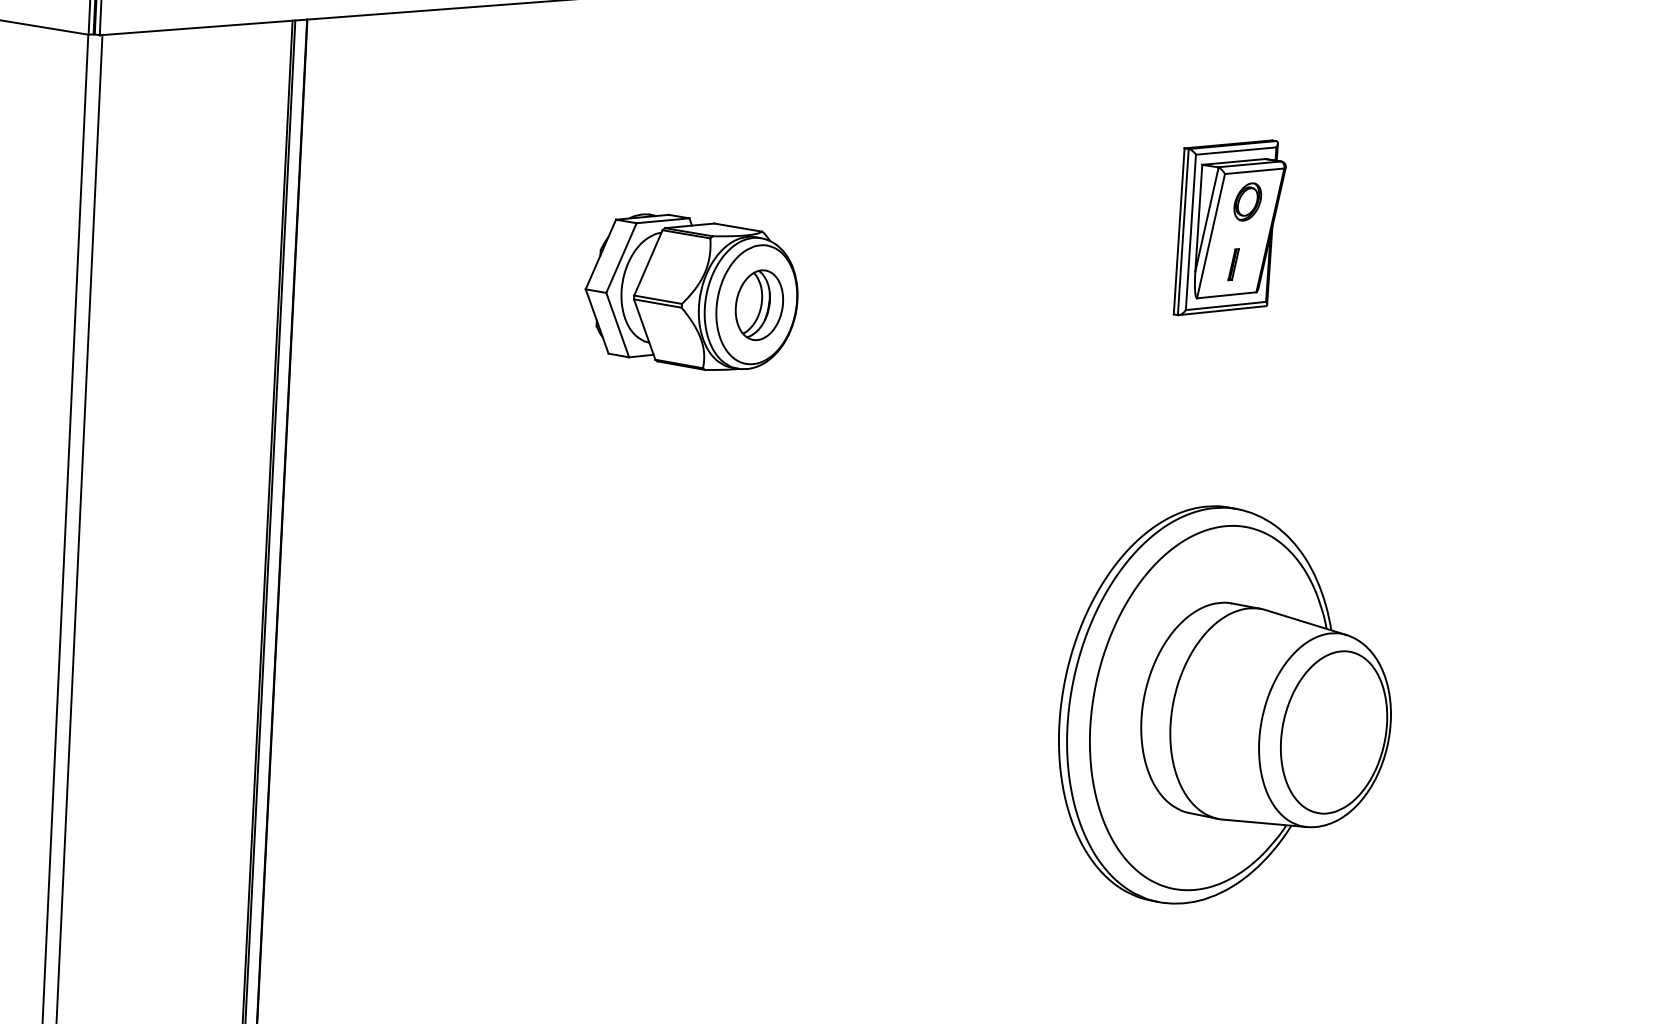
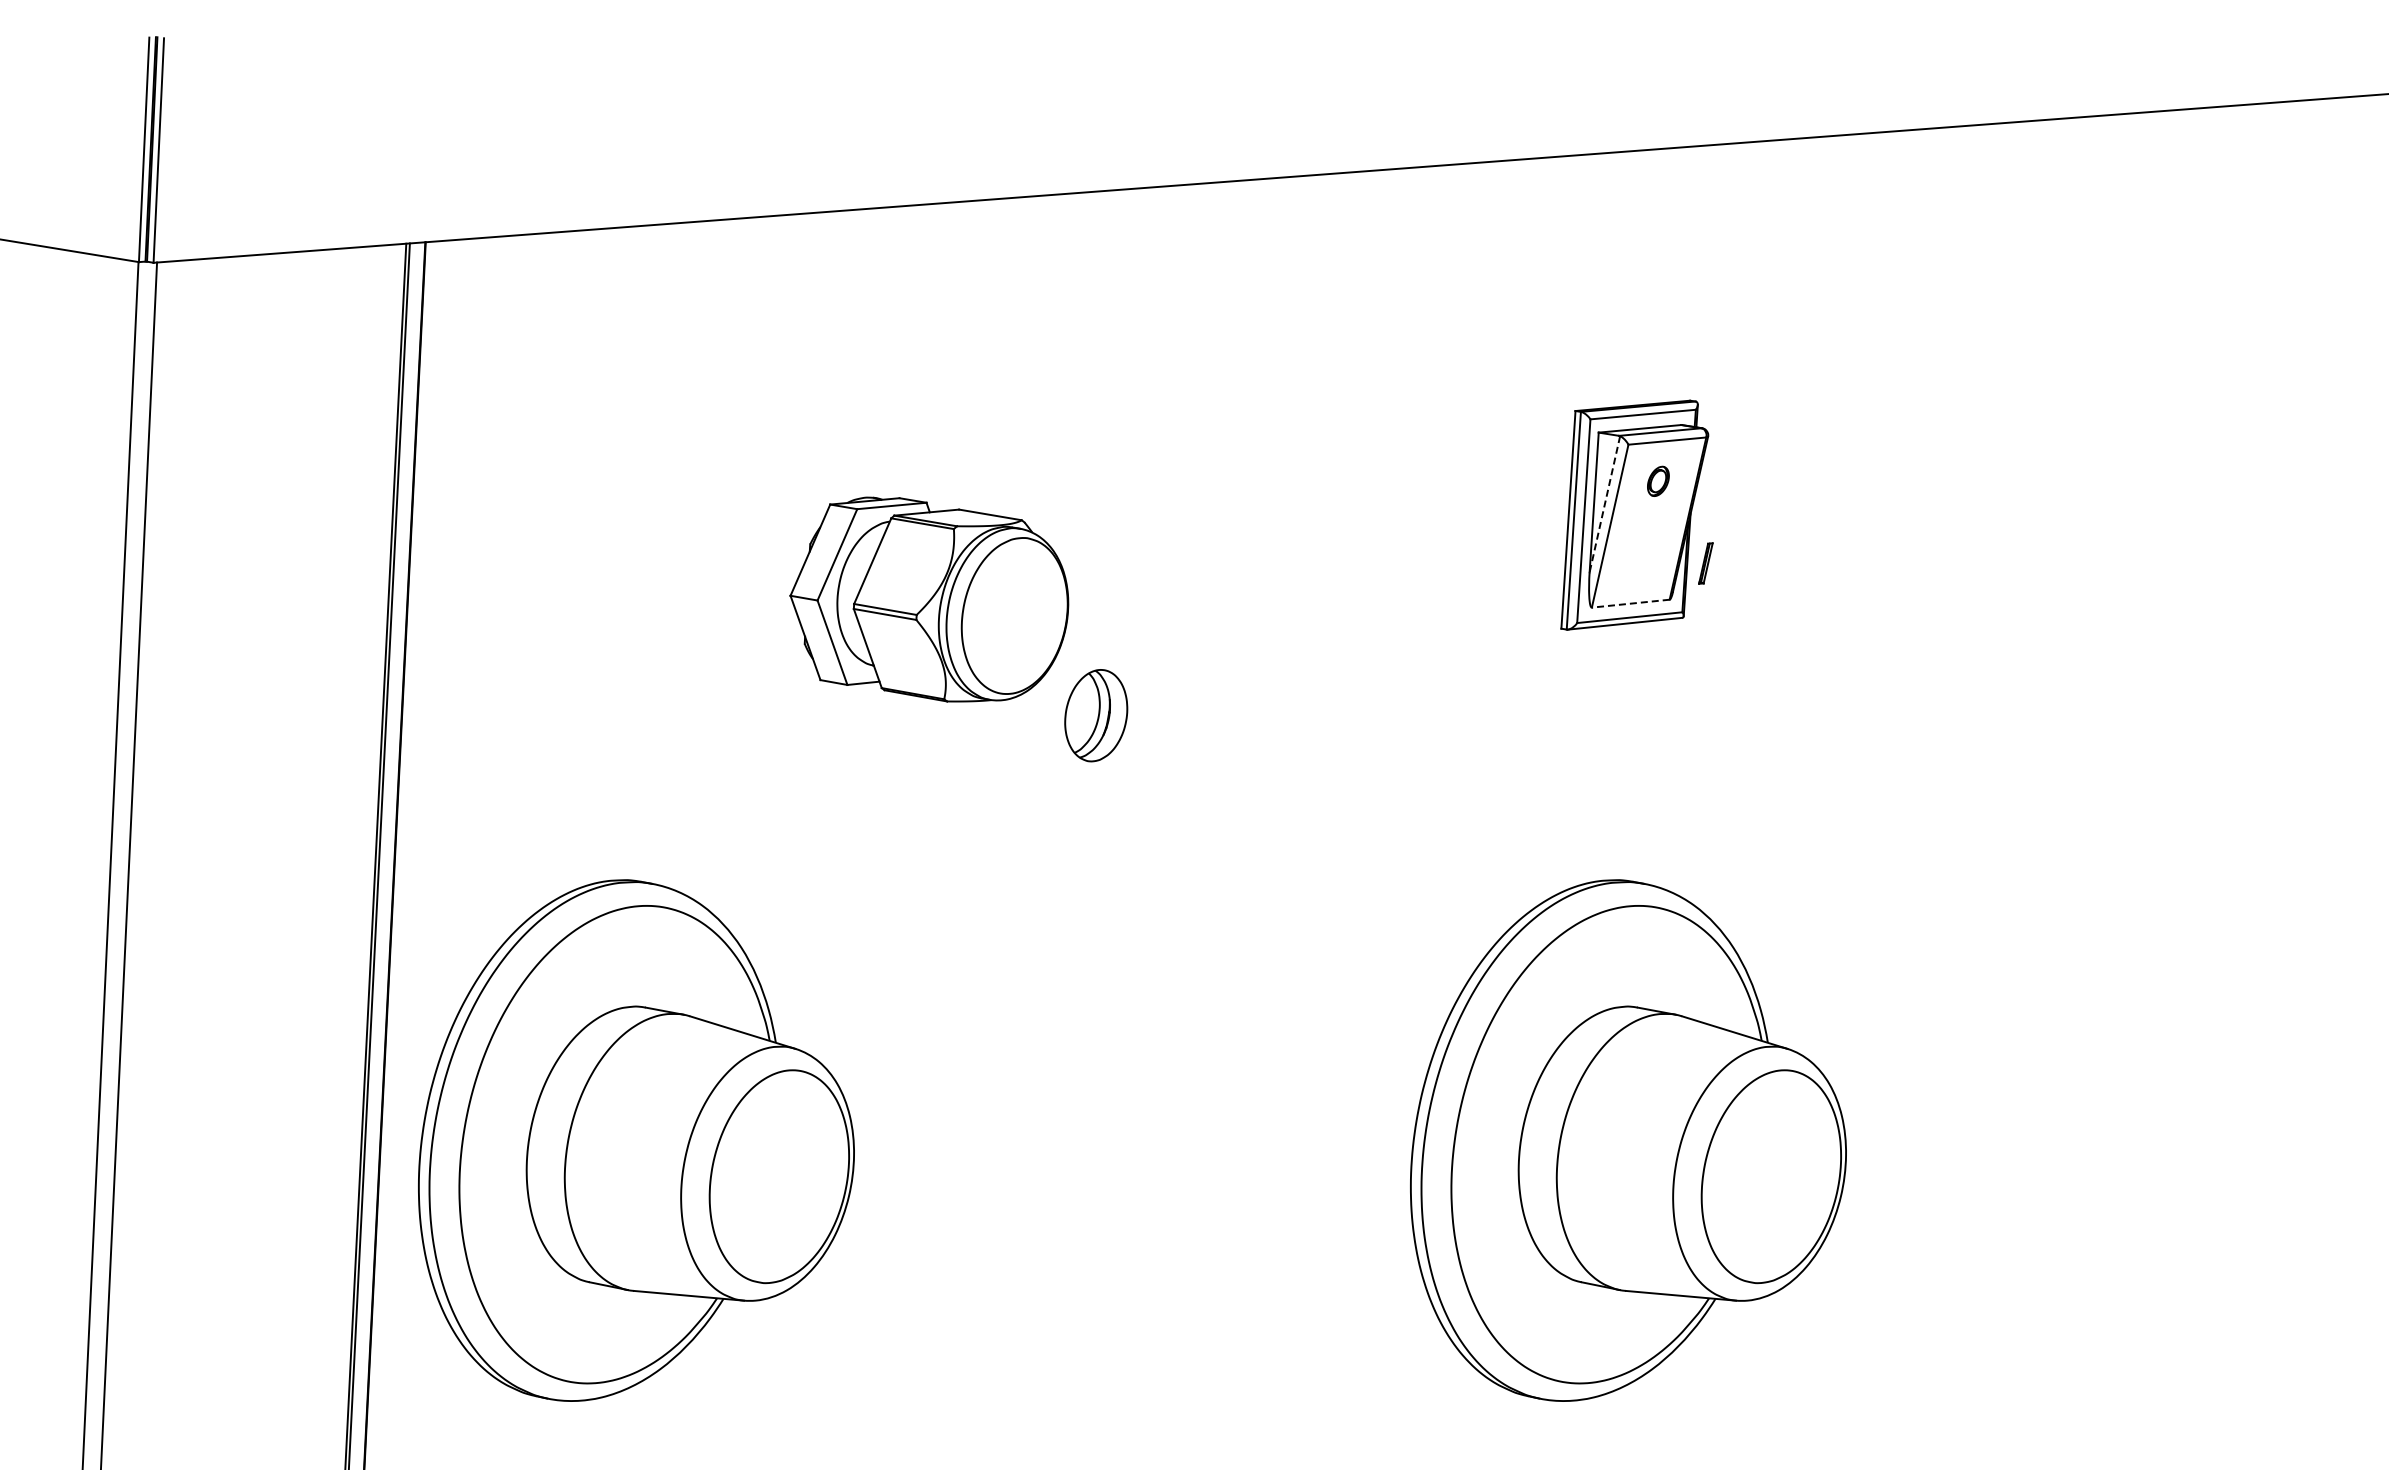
part: (1247, 202) -> (1658, 481), size x0.6
line: (1206, 219) -> (1604, 504), solid -> dashed
part: (1233, 264) -> (1705, 563), moved
line: (1226, 295) -> (1630, 603), solid -> dashed
part: (759, 305) -> (1096, 715), moved
part: (468, 704) -> (636, 1140), added

